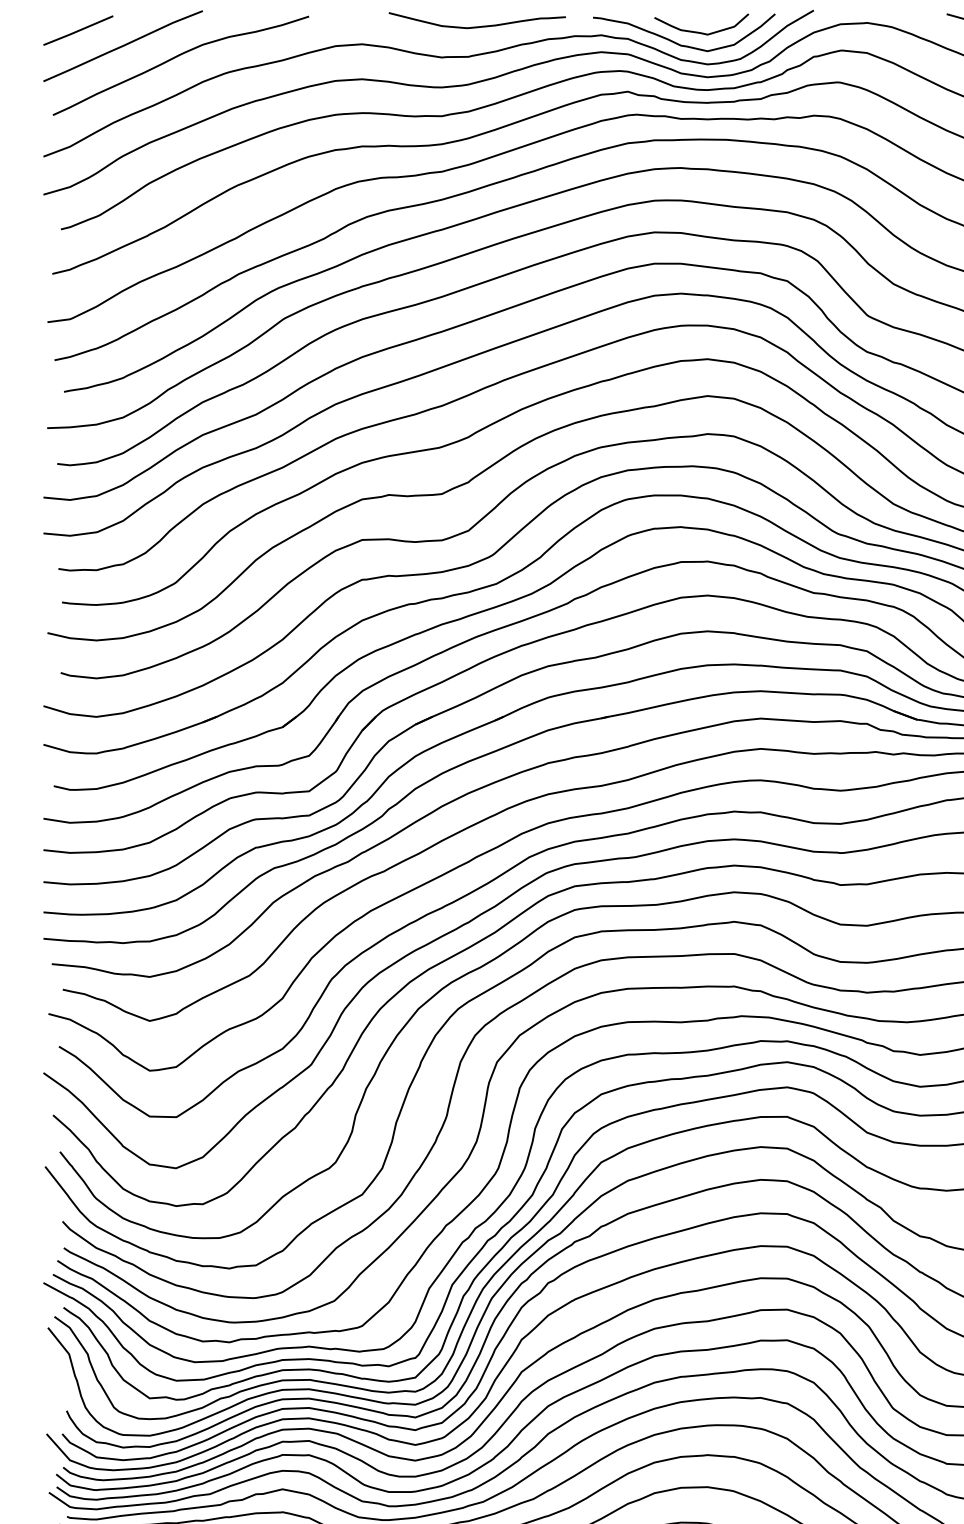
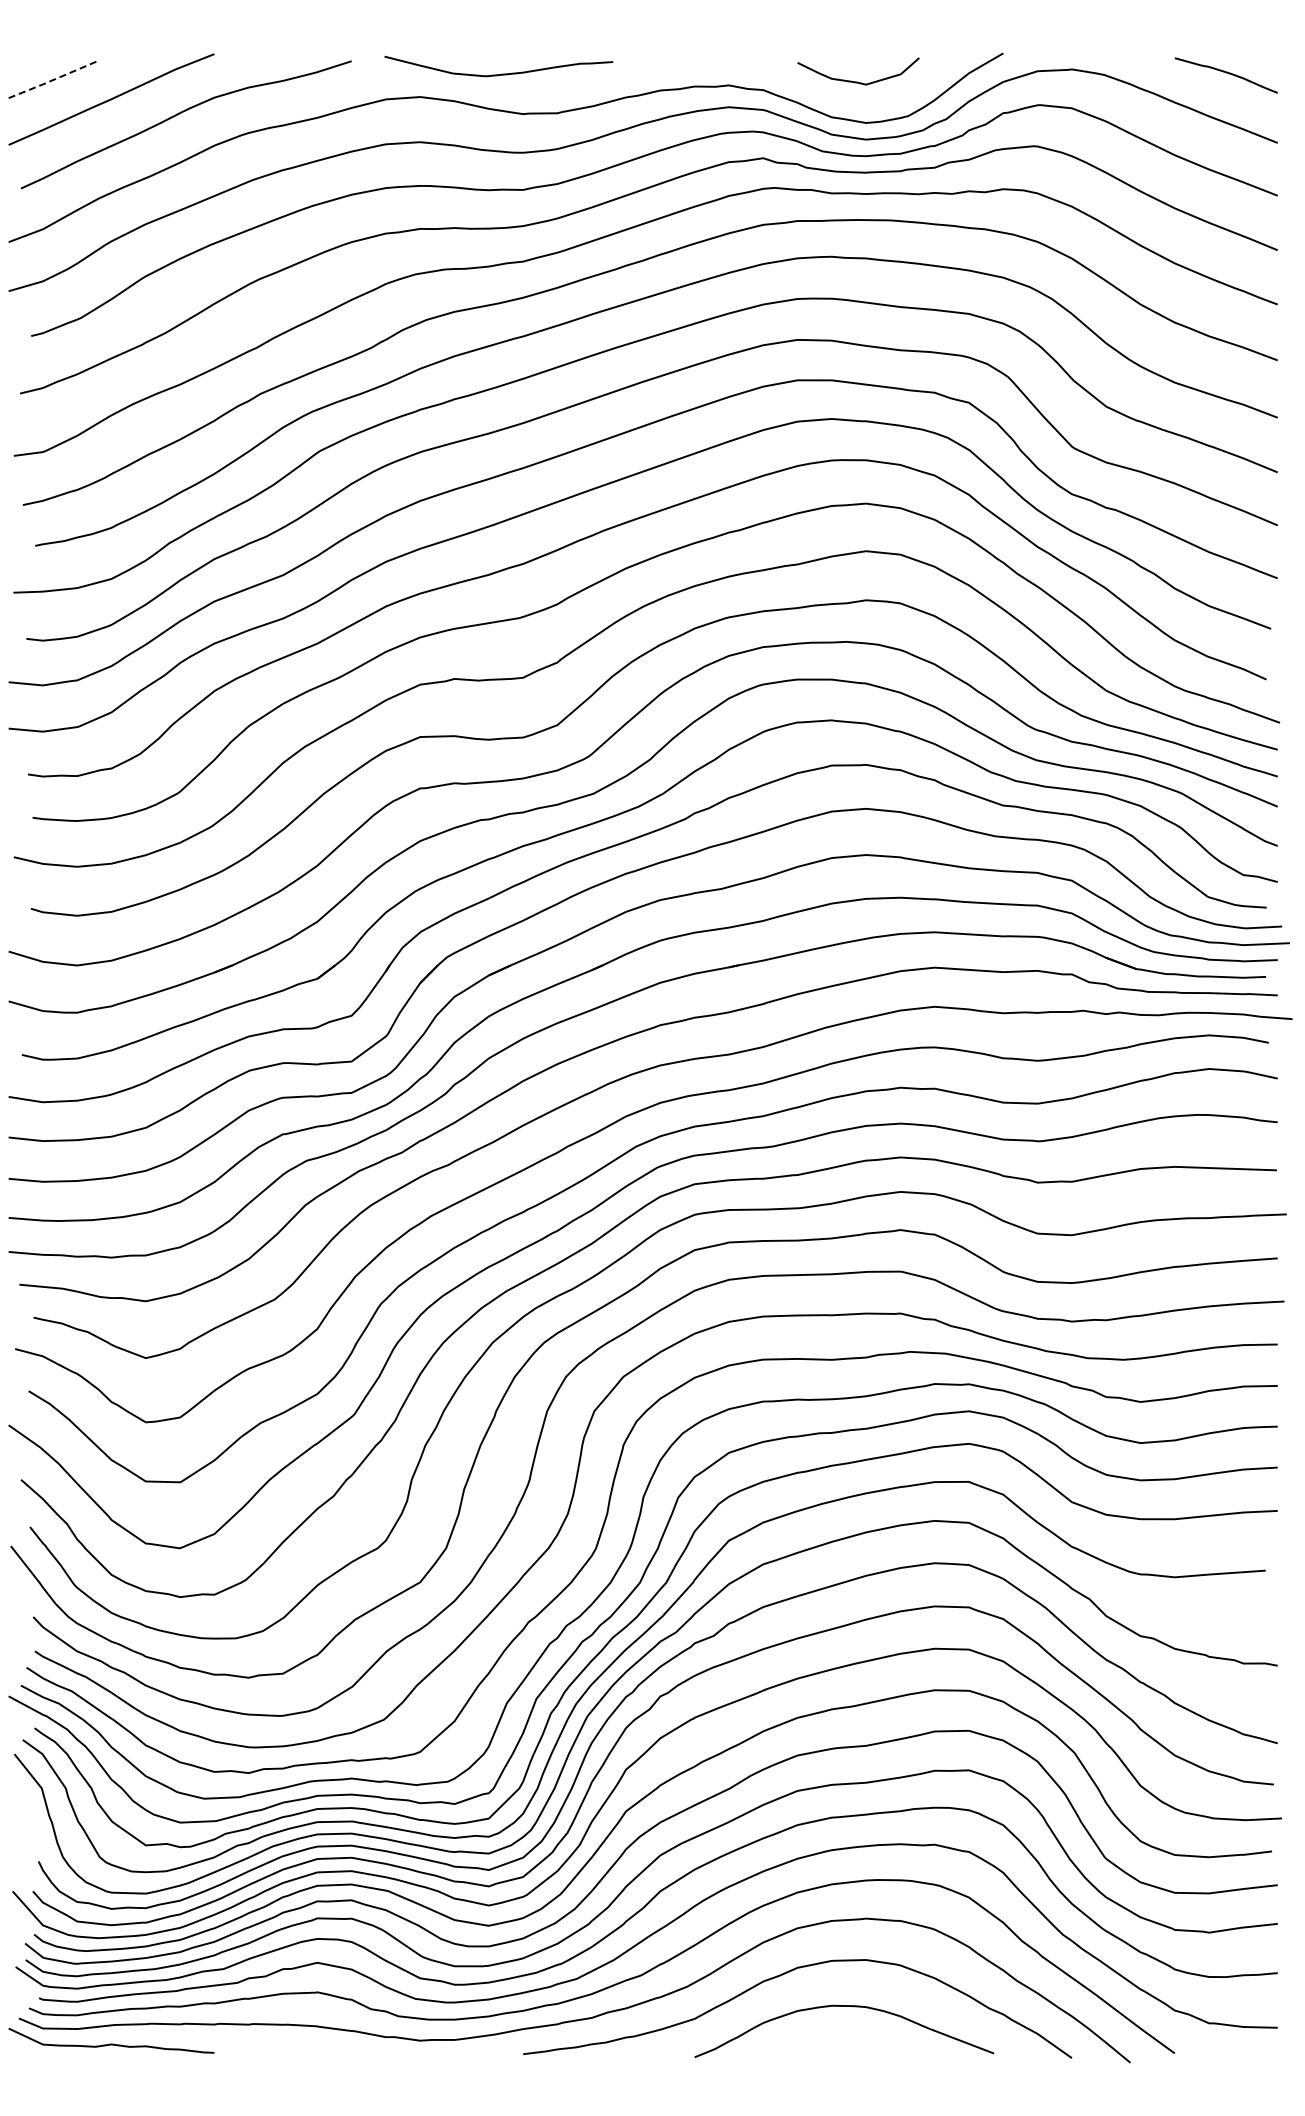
curve: (479, 26) -> (501, 73), moved
line: (78, 30) -> (53, 79), solid -> dashed
curve: (677, 43) -> (827, 95), removed

